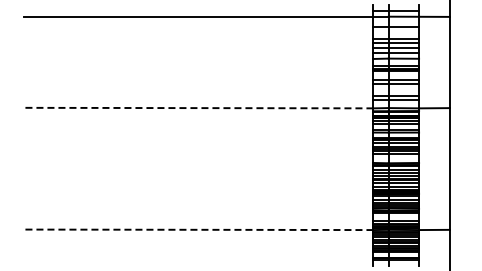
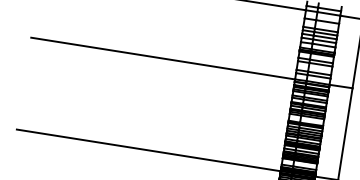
line: (198, 108) -> (163, 58), dashed -> solid
line: (198, 229) -> (148, 150), dashed -> solid

